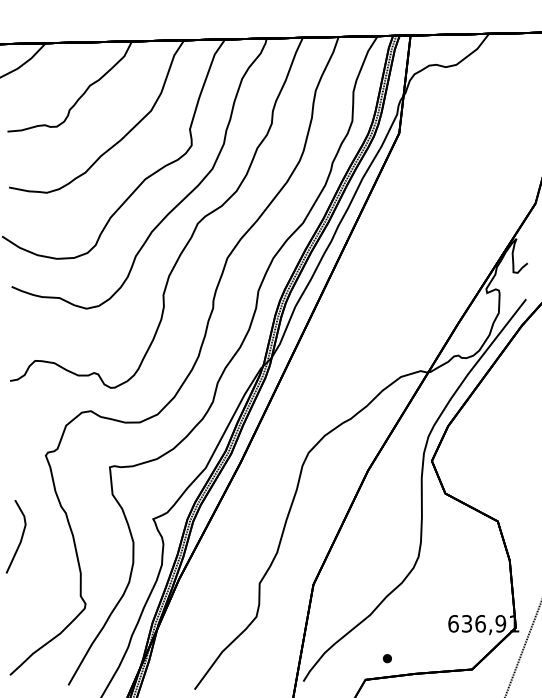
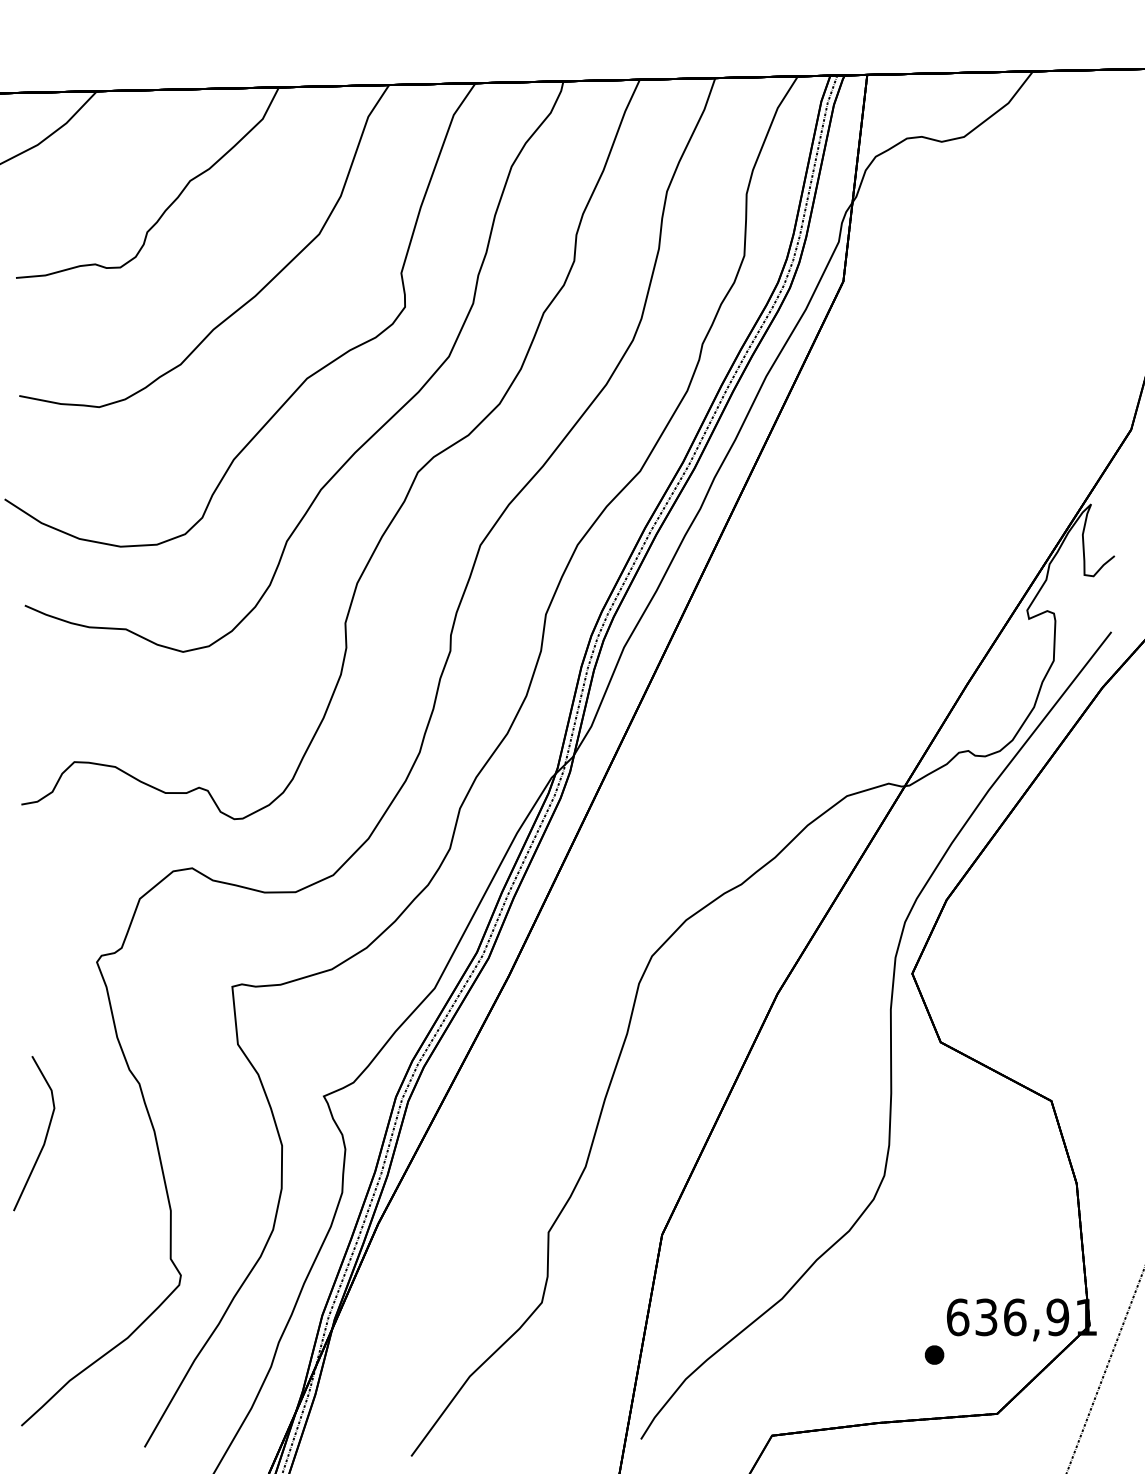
part: (386, 658) -> (932, 1354), moved

